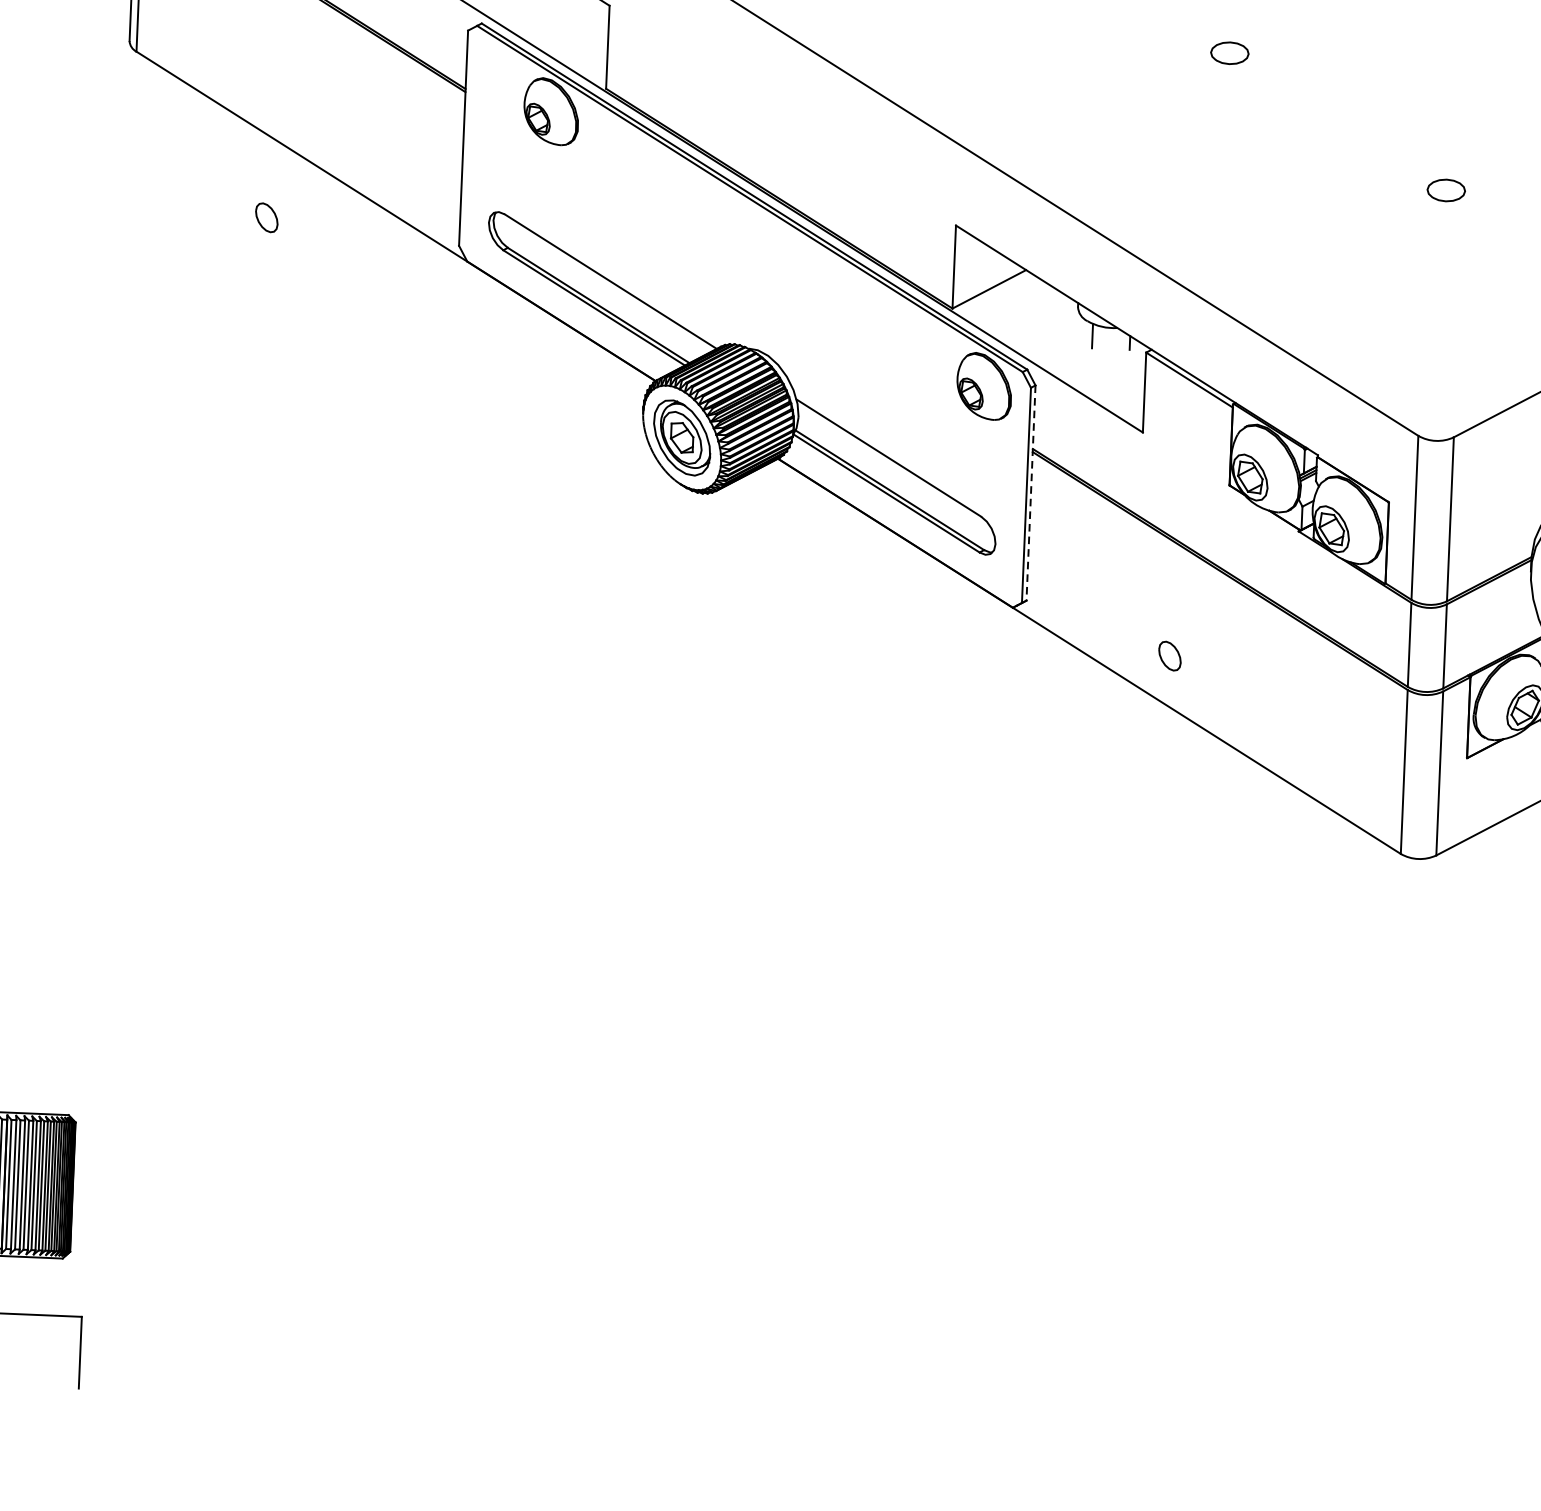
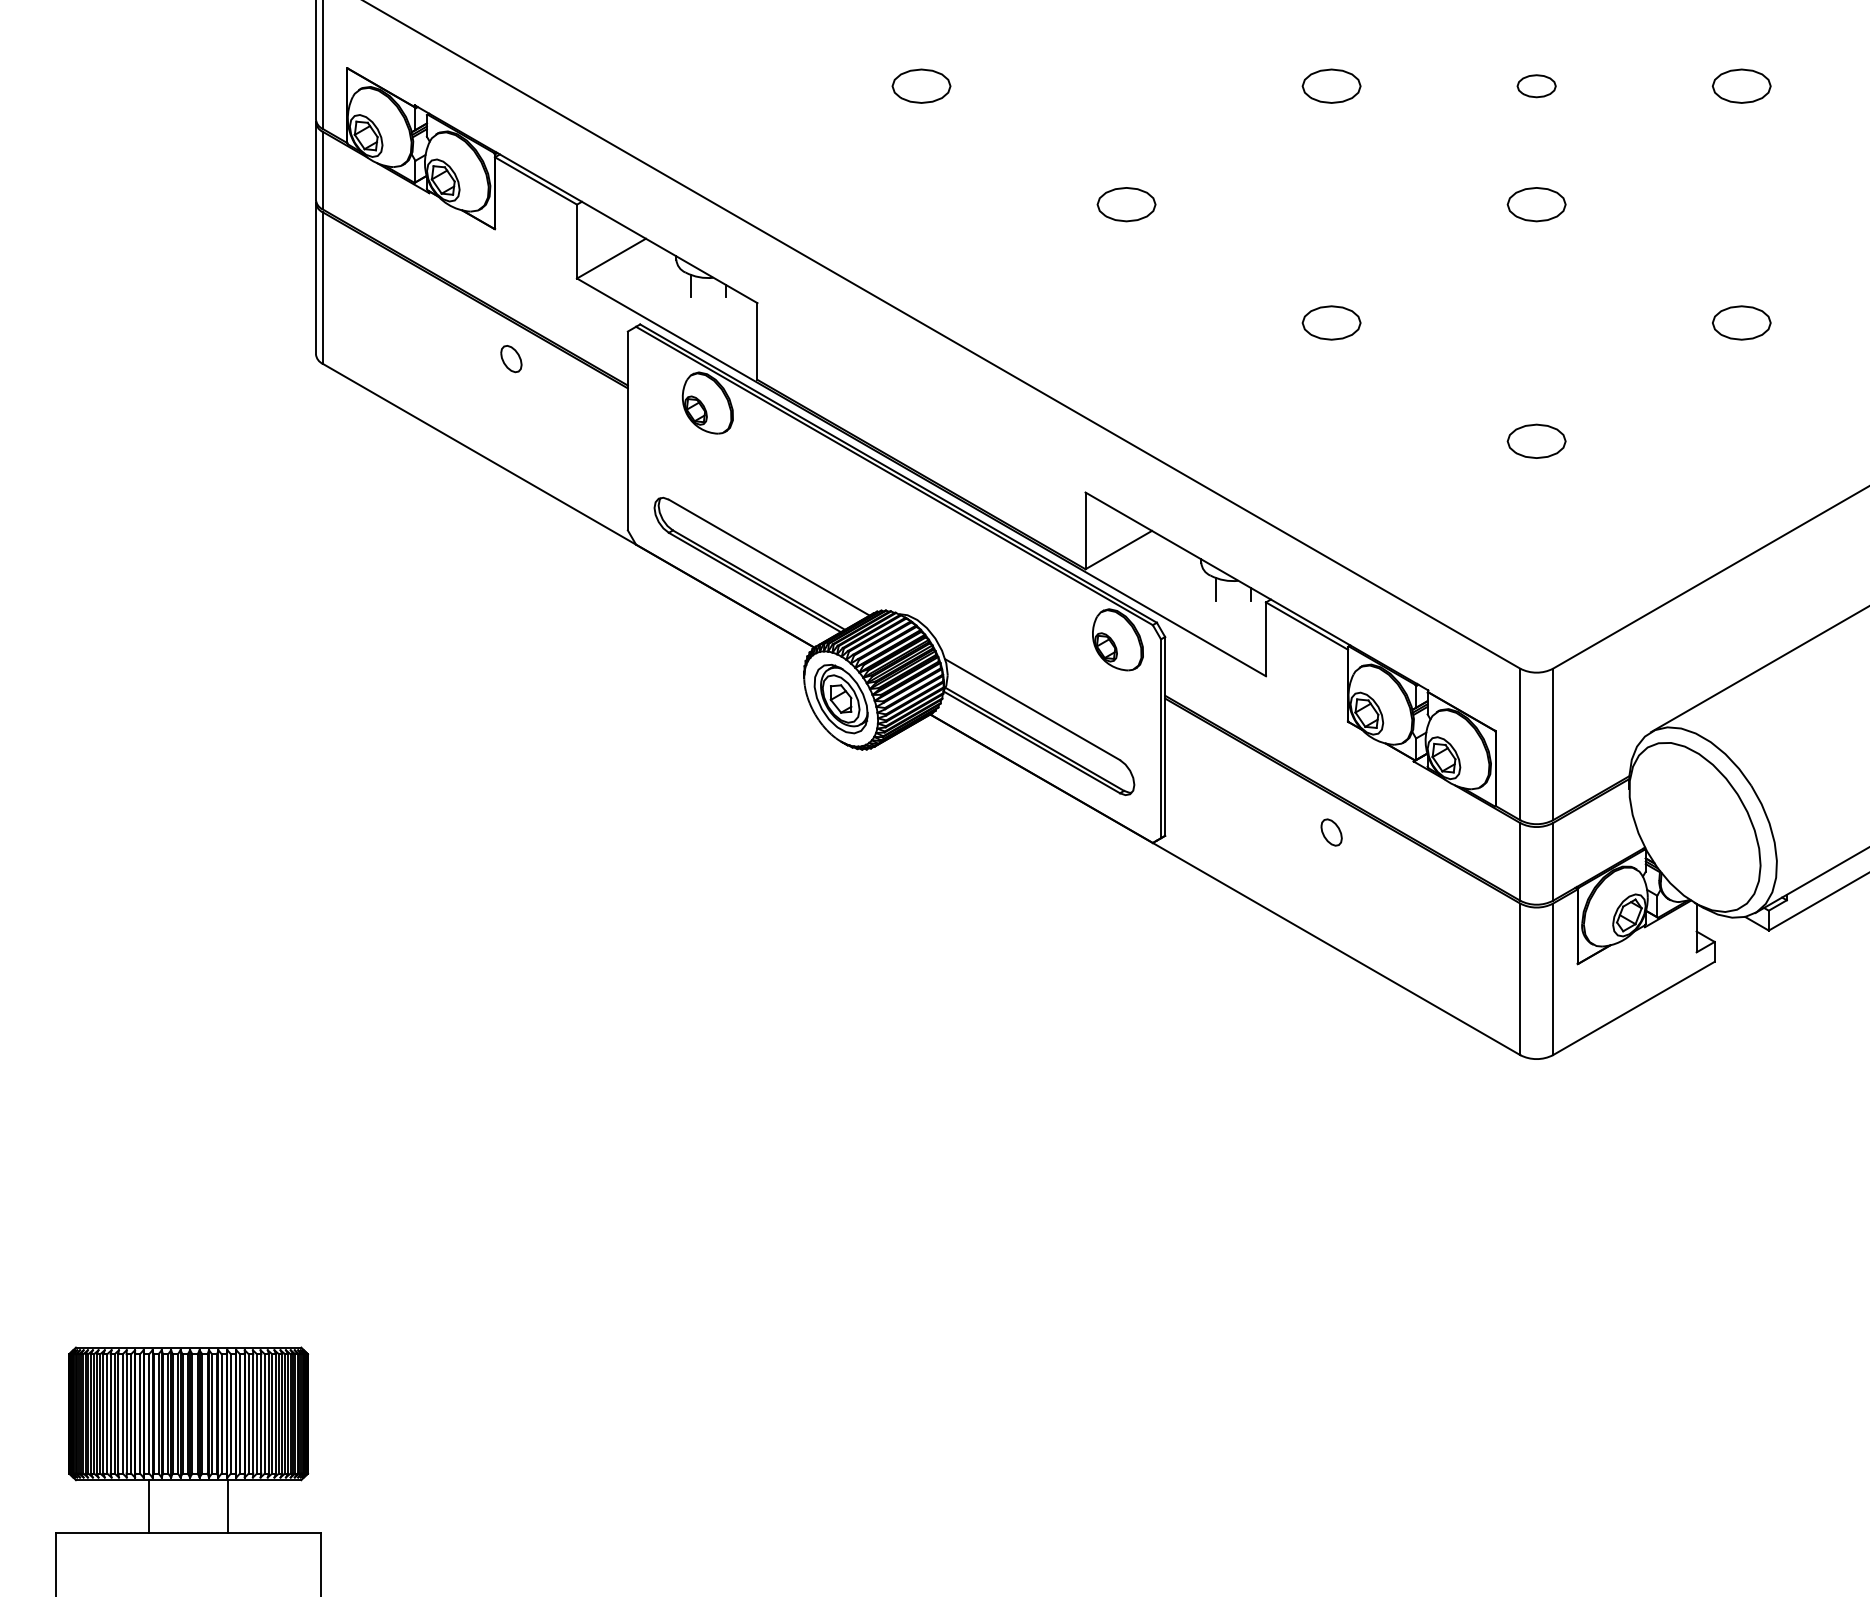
part: (1229, 52) -> (1331, 322), size x1.67
part: (1446, 189) -> (1536, 440), size x1.67
part: (266, 218) -> (511, 359), moved
line: (1031, 493) -> (1165, 736), dashed -> solid
part: (1169, 656) -> (1331, 832), moved

